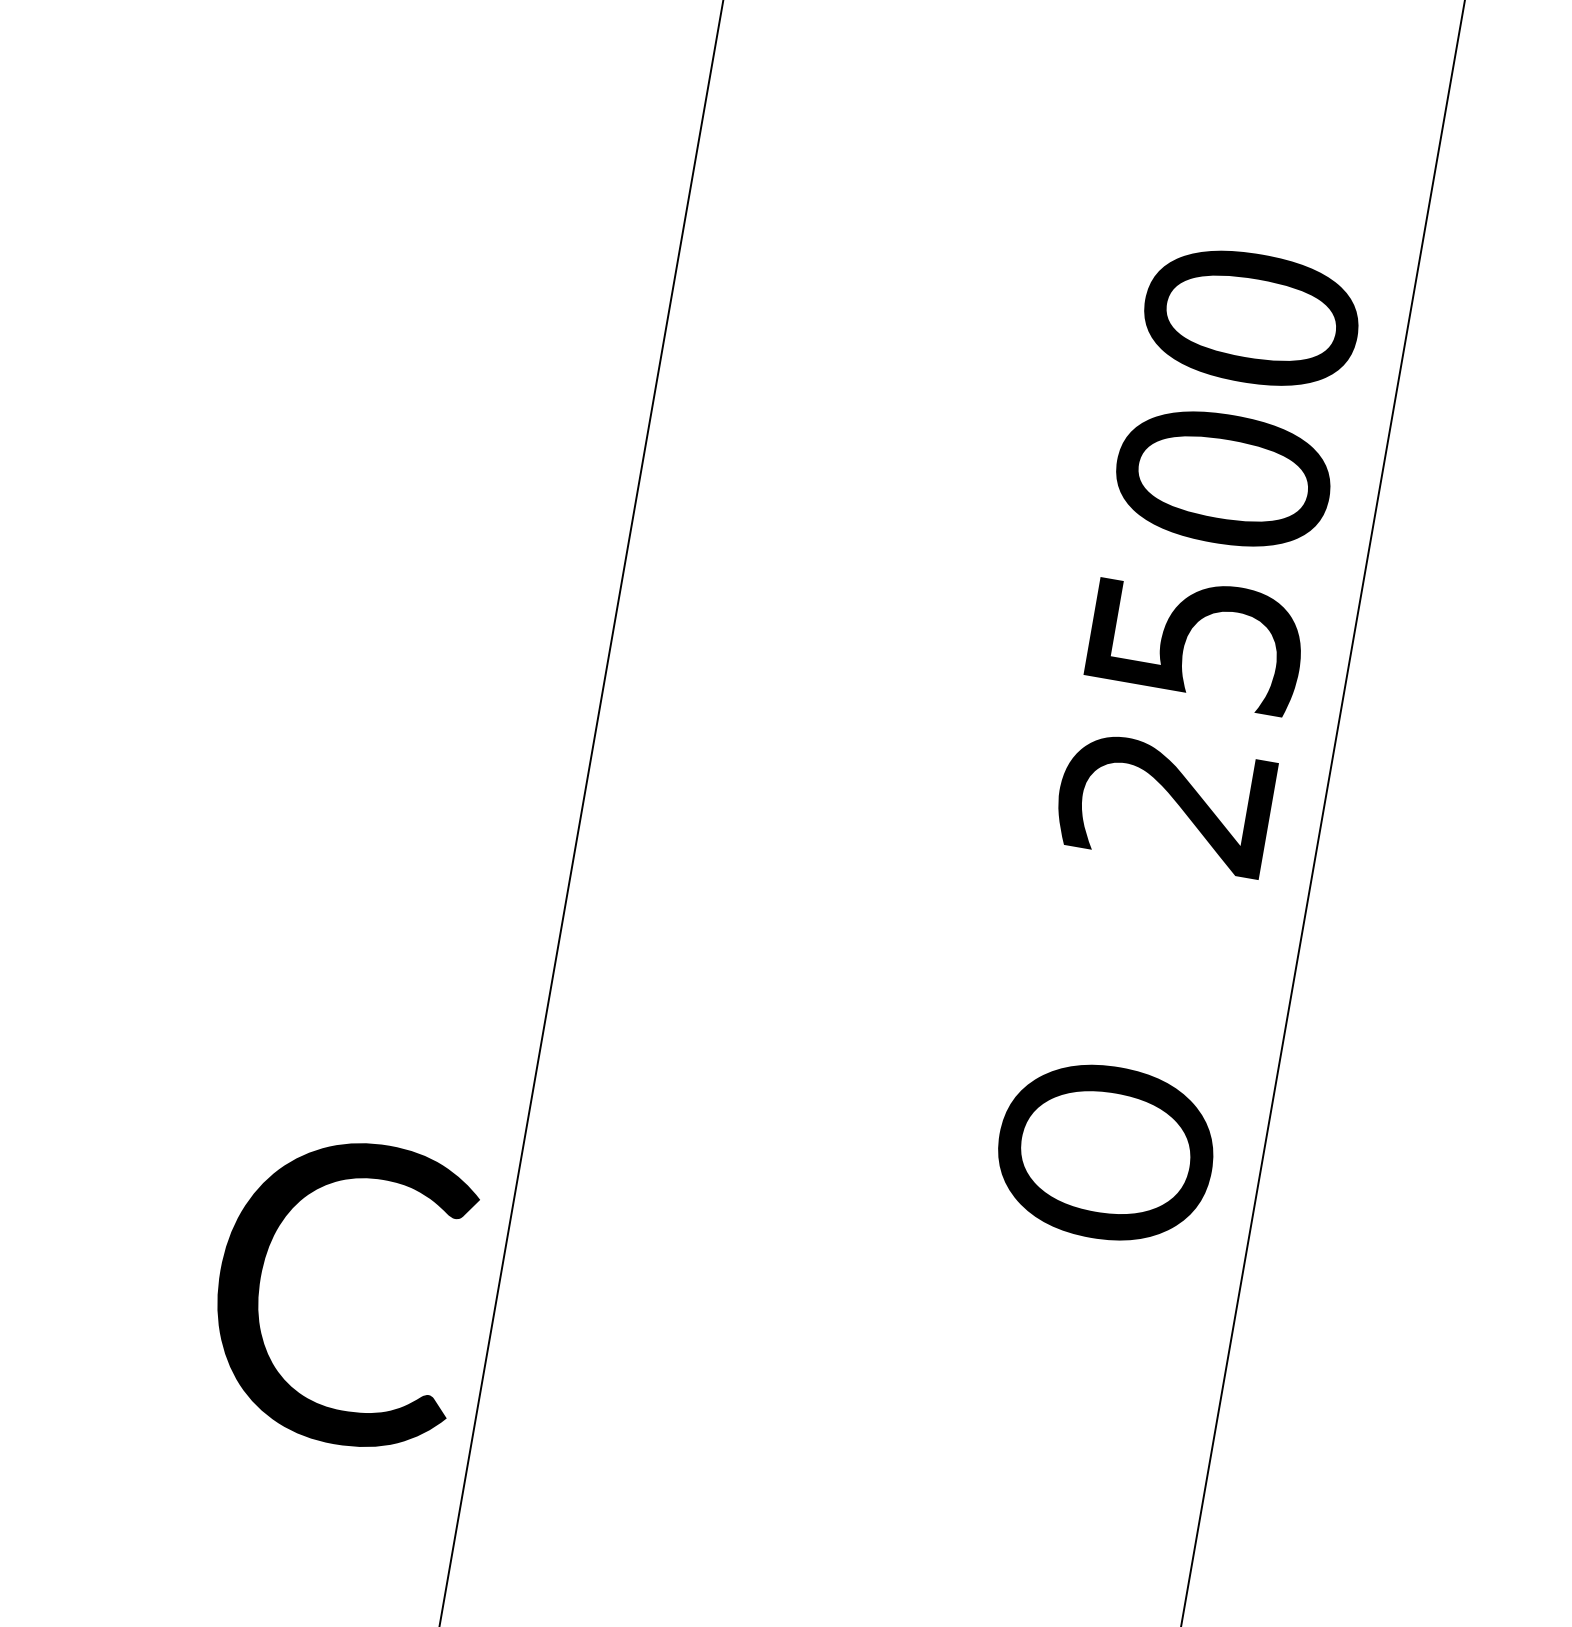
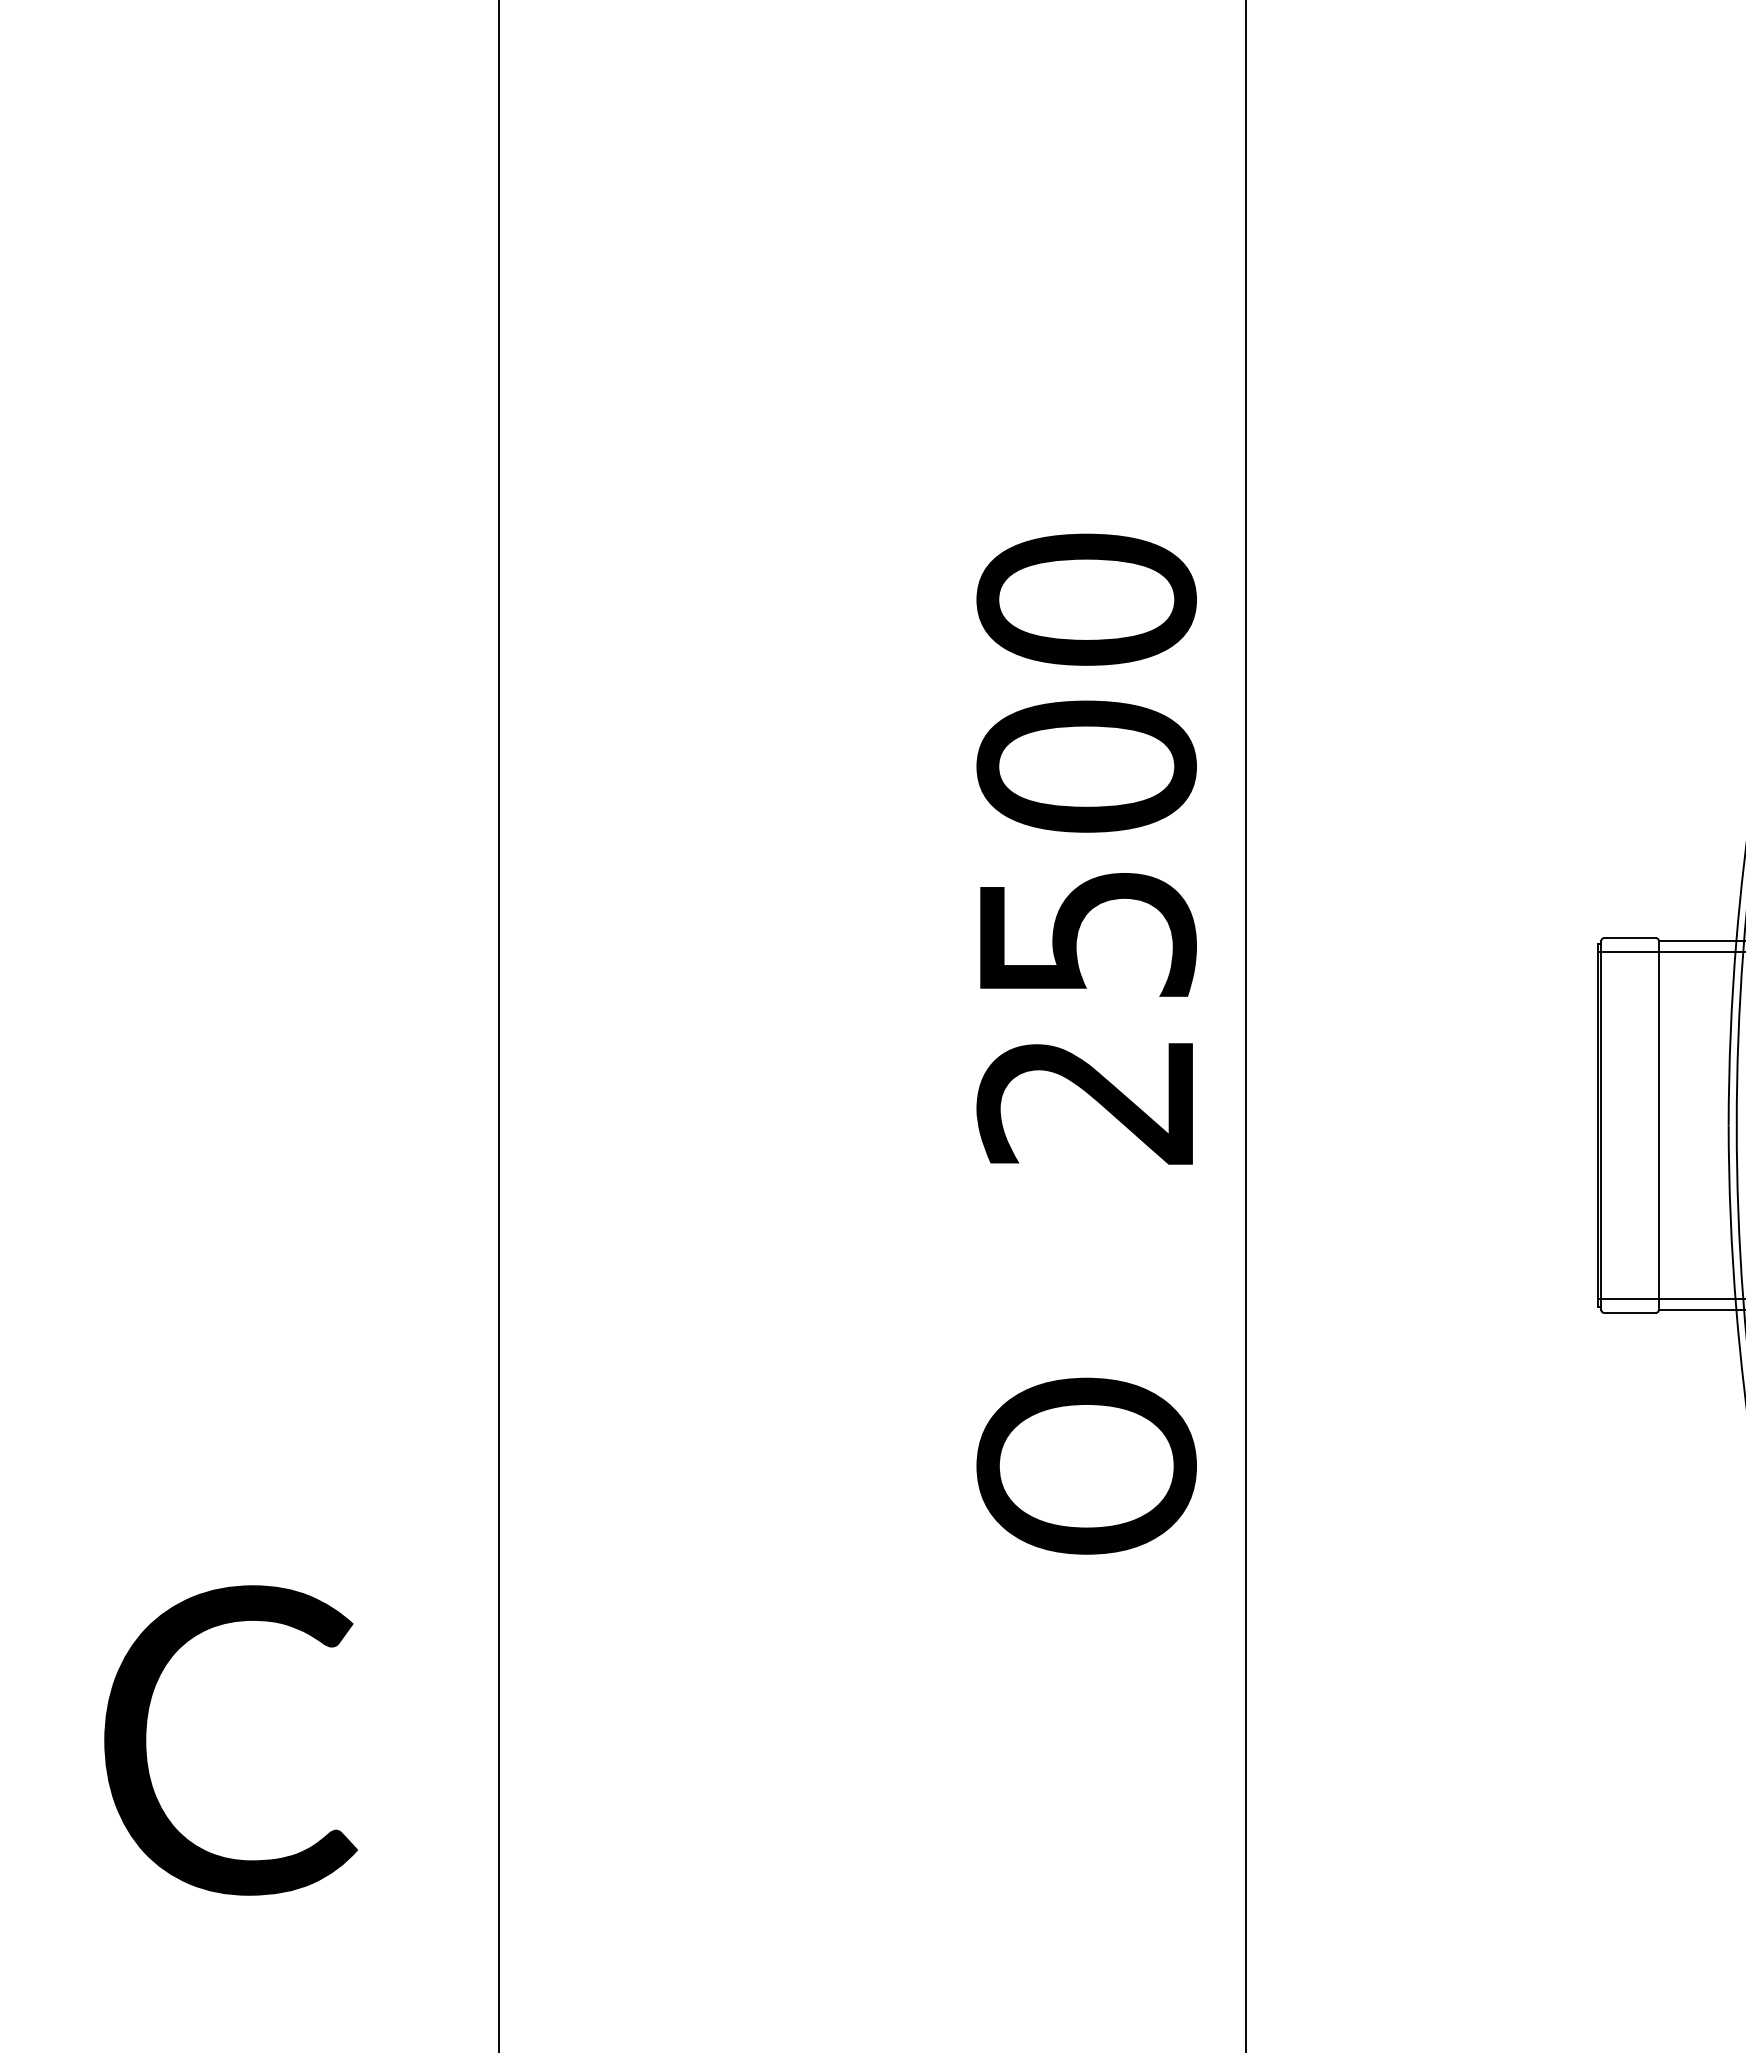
text: (341, 1291) -> (230, 1740), moved

